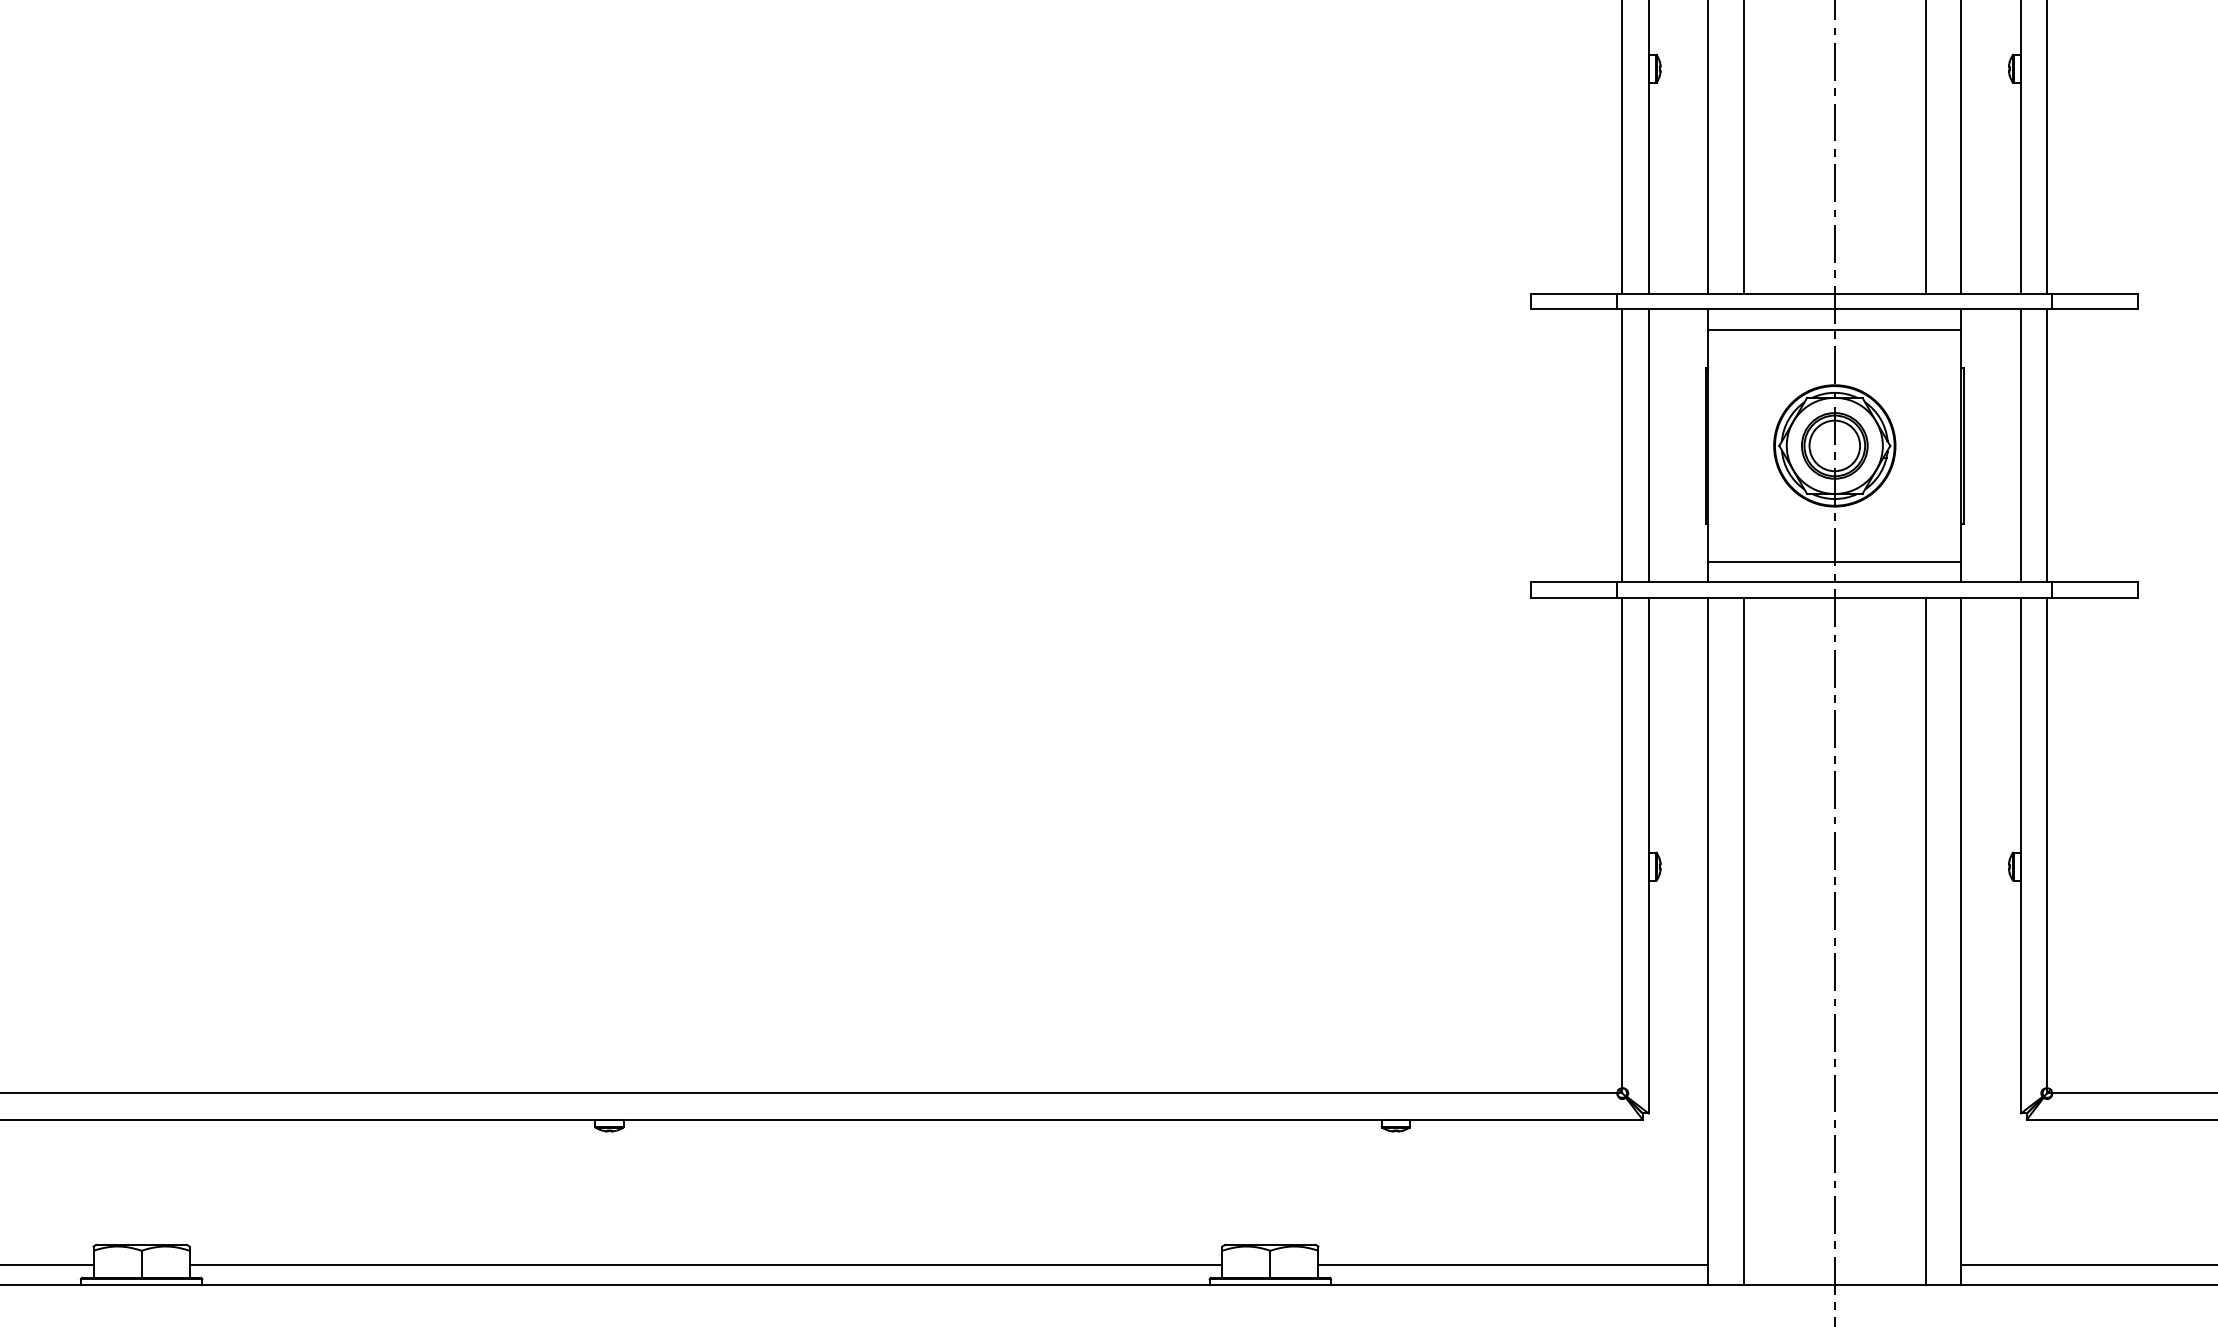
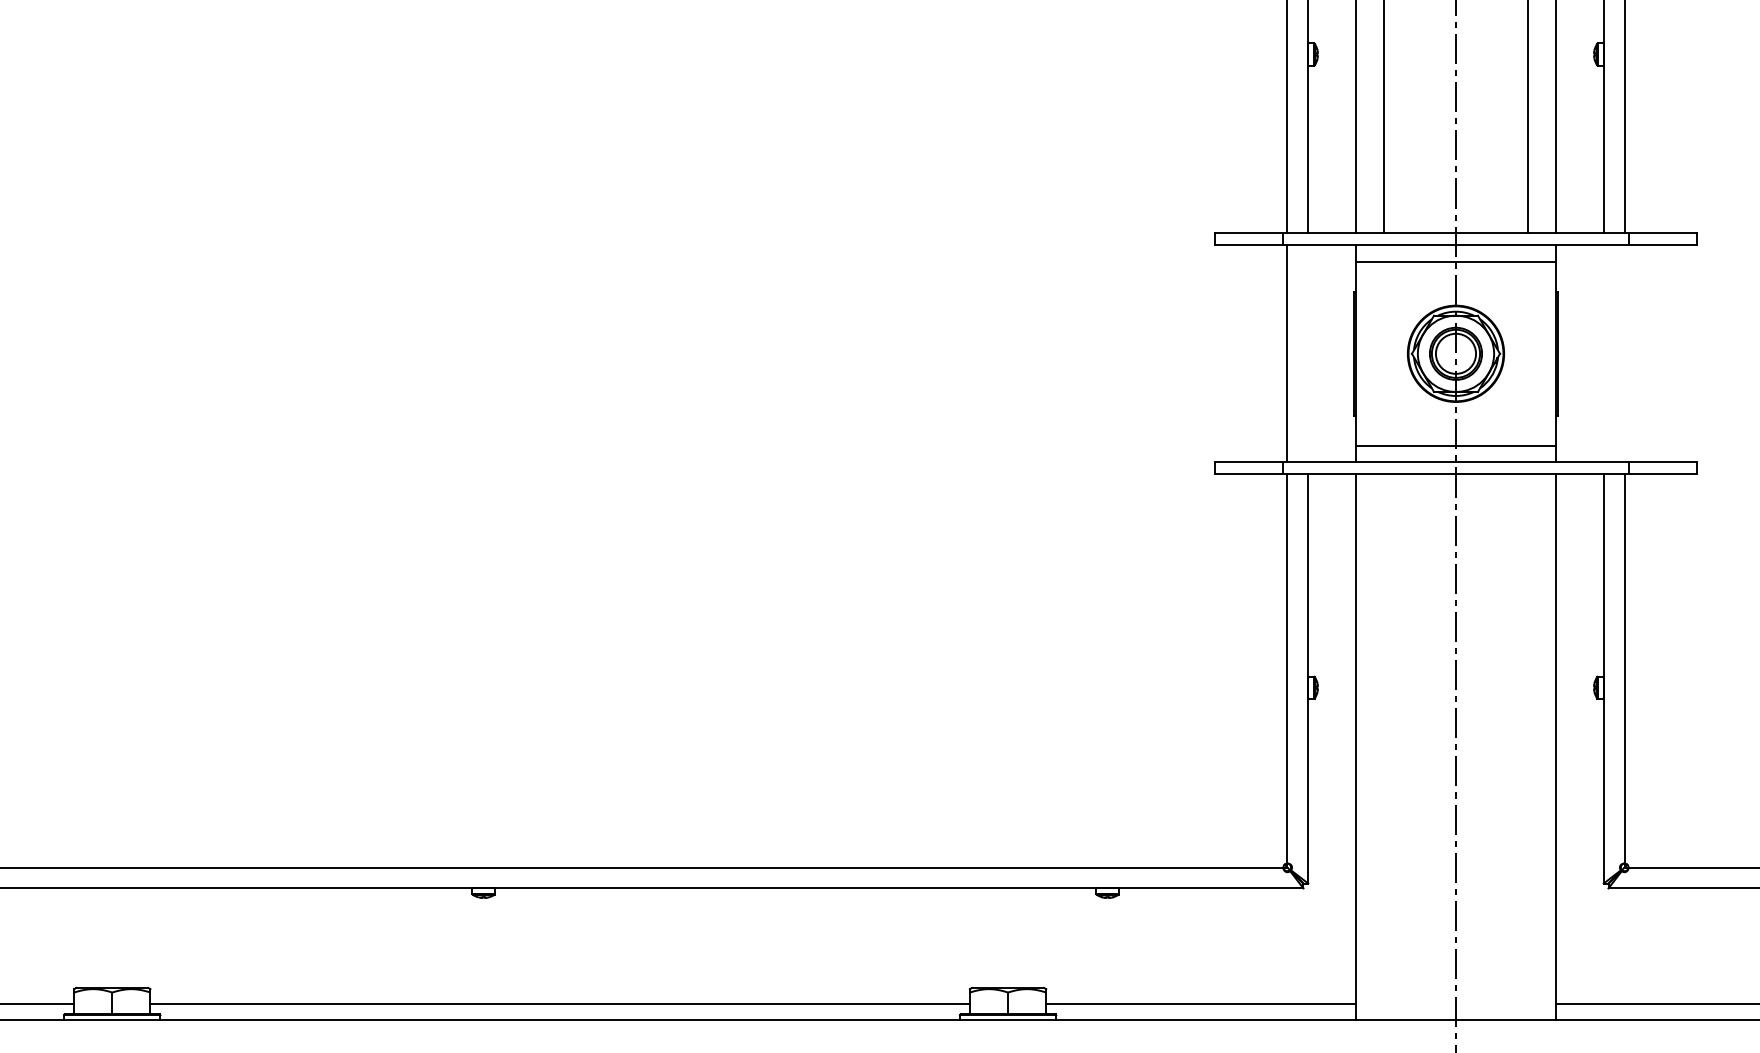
line: (1648, 445) -> (1308, 353), removed
line: (2020, 445) -> (1603, 353), removed
line: (2047, 445) -> (1624, 353), removed
line: (1743, 941) -> (1383, 747), removed
line: (1926, 941) -> (1528, 747), removed

